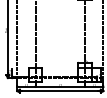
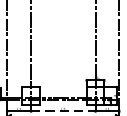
line: (60, 86) -> (63, 110), solid -> dashed

